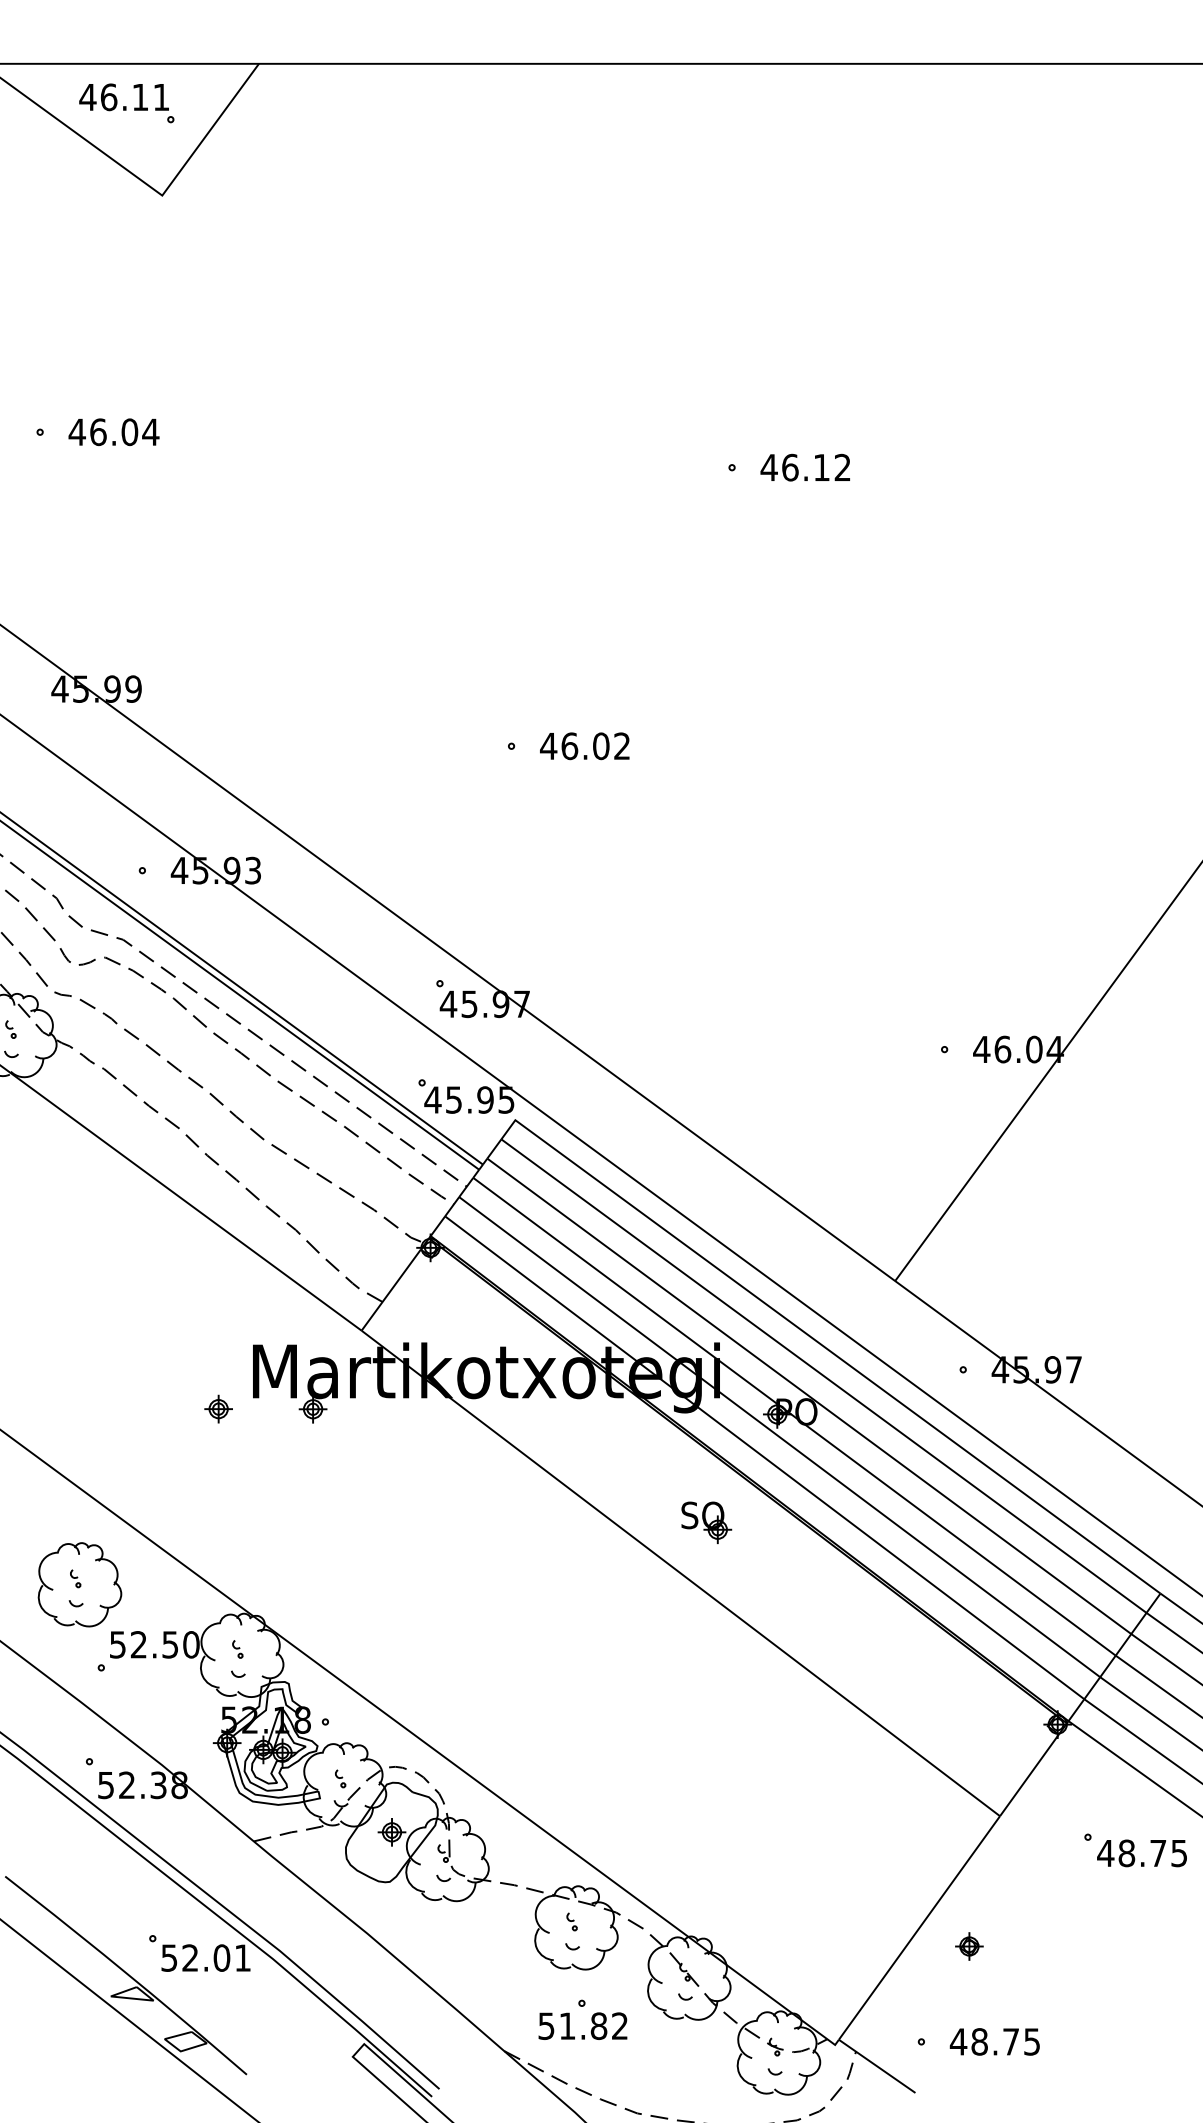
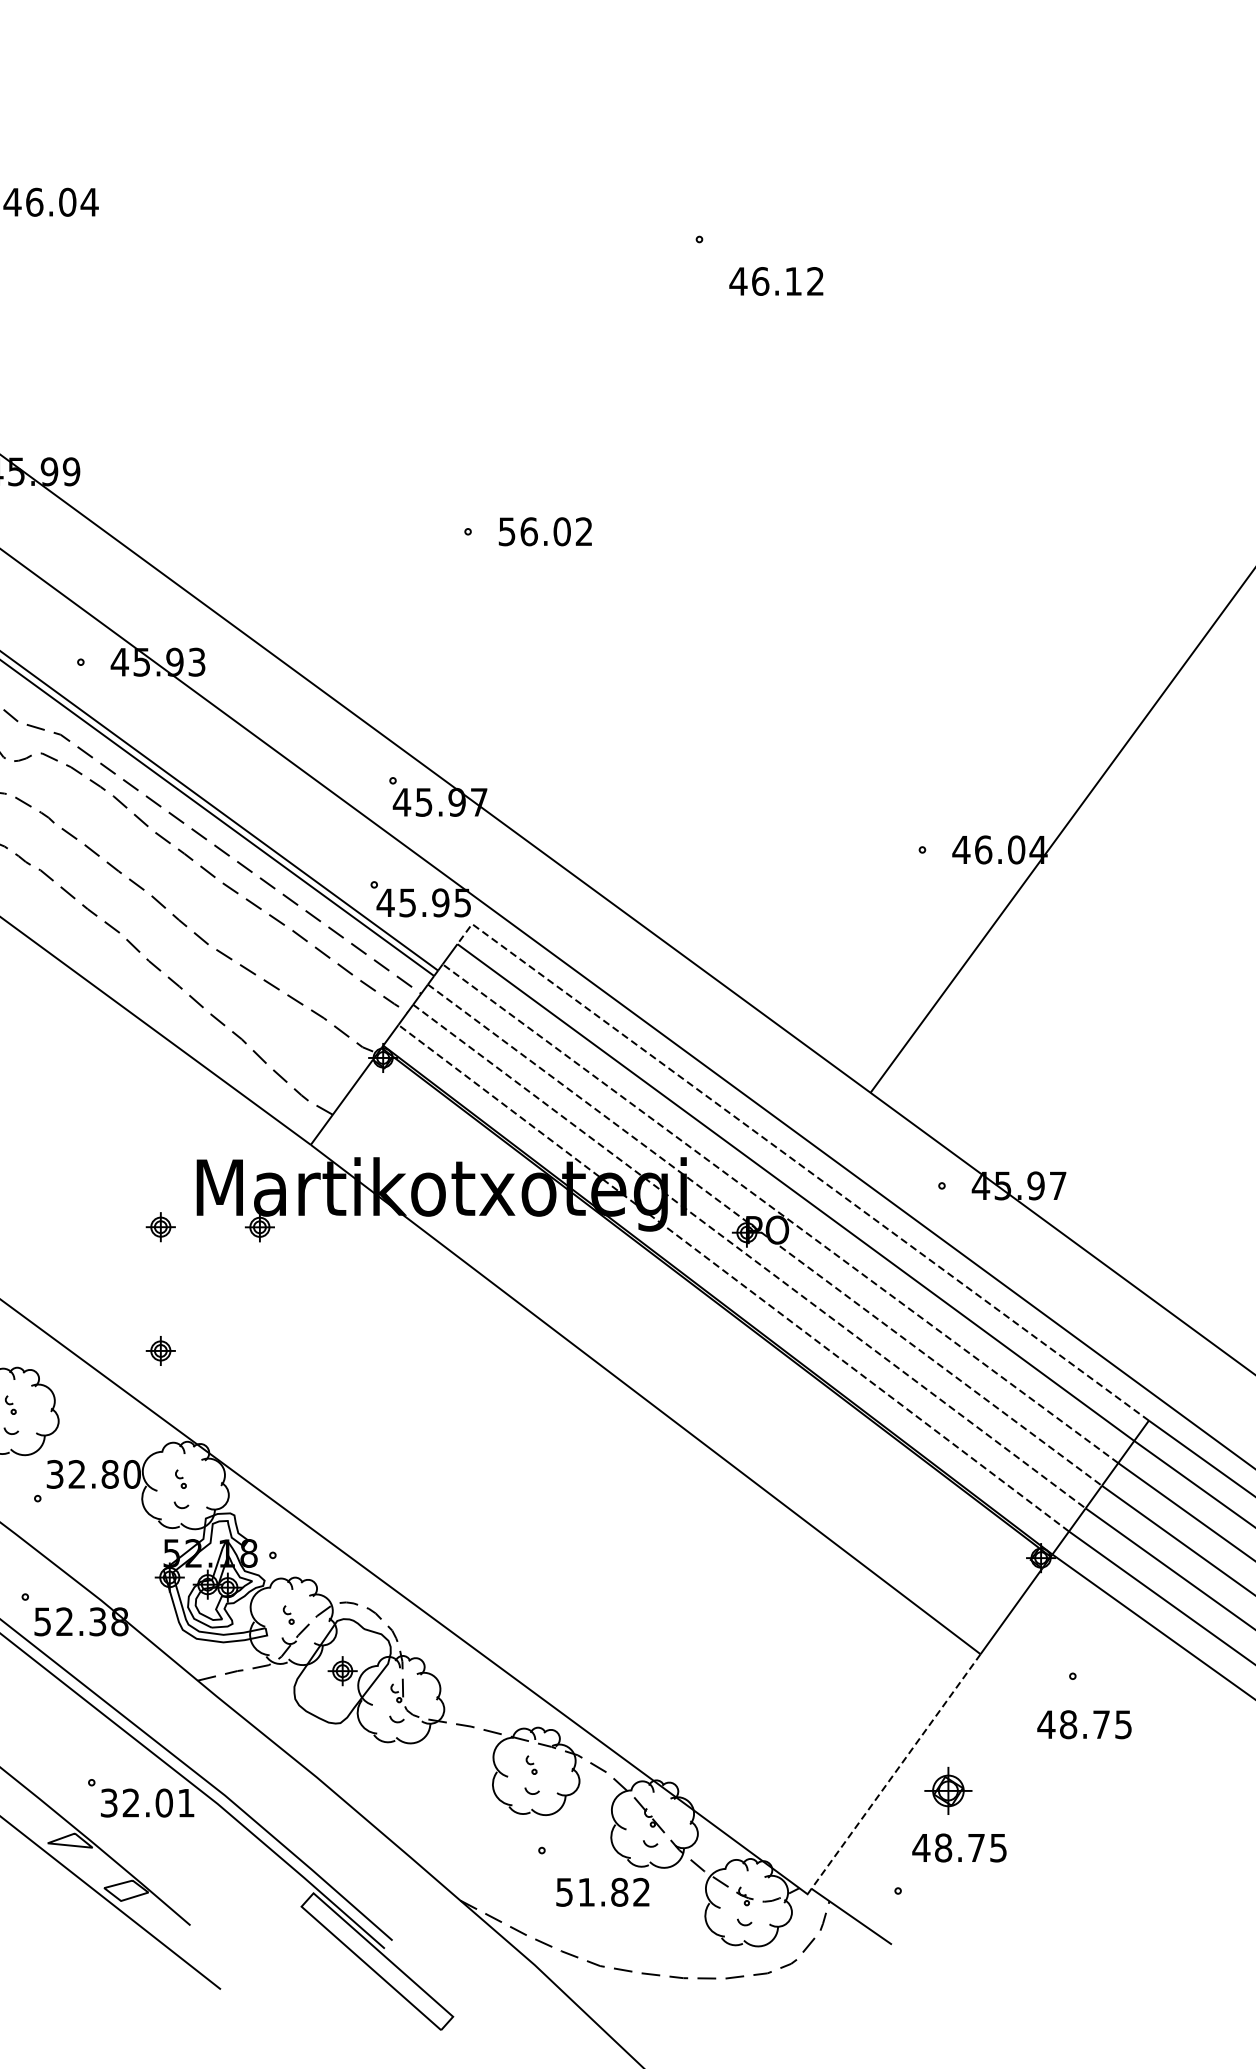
text: (804, 467) -> (775, 281), moved
text: (548, 746) -> (506, 532), 46.02 -> 56.02
line: (827, 1349) -> (799, 1164), solid -> dashed
line: (808, 1396) -> (779, 1213), solid -> dashed
line: (794, 1417) -> (764, 1235), solid -> dashed
line: (780, 1437) -> (750, 1256), solid -> dashed
line: (764, 1457) -> (733, 1277), solid -> dashed
part: (706, 1522) -> (672, 1346), removed
part: (218, 1526) -> (160, 1350), added
text: (144, 1644) -> (83, 1474), 52.50 -> 32.80
text: (1141, 1853) -> (1083, 1724), moved
line: (918, 1928) -> (895, 1772), solid -> dashed
part: (969, 1946) -> (948, 1790), size x1.6
text: (169, 1957) -> (109, 1802), 52.01 -> 32.01
text: (582, 2025) -> (602, 1891), moved
text: (994, 2041) -> (959, 1847), moved

